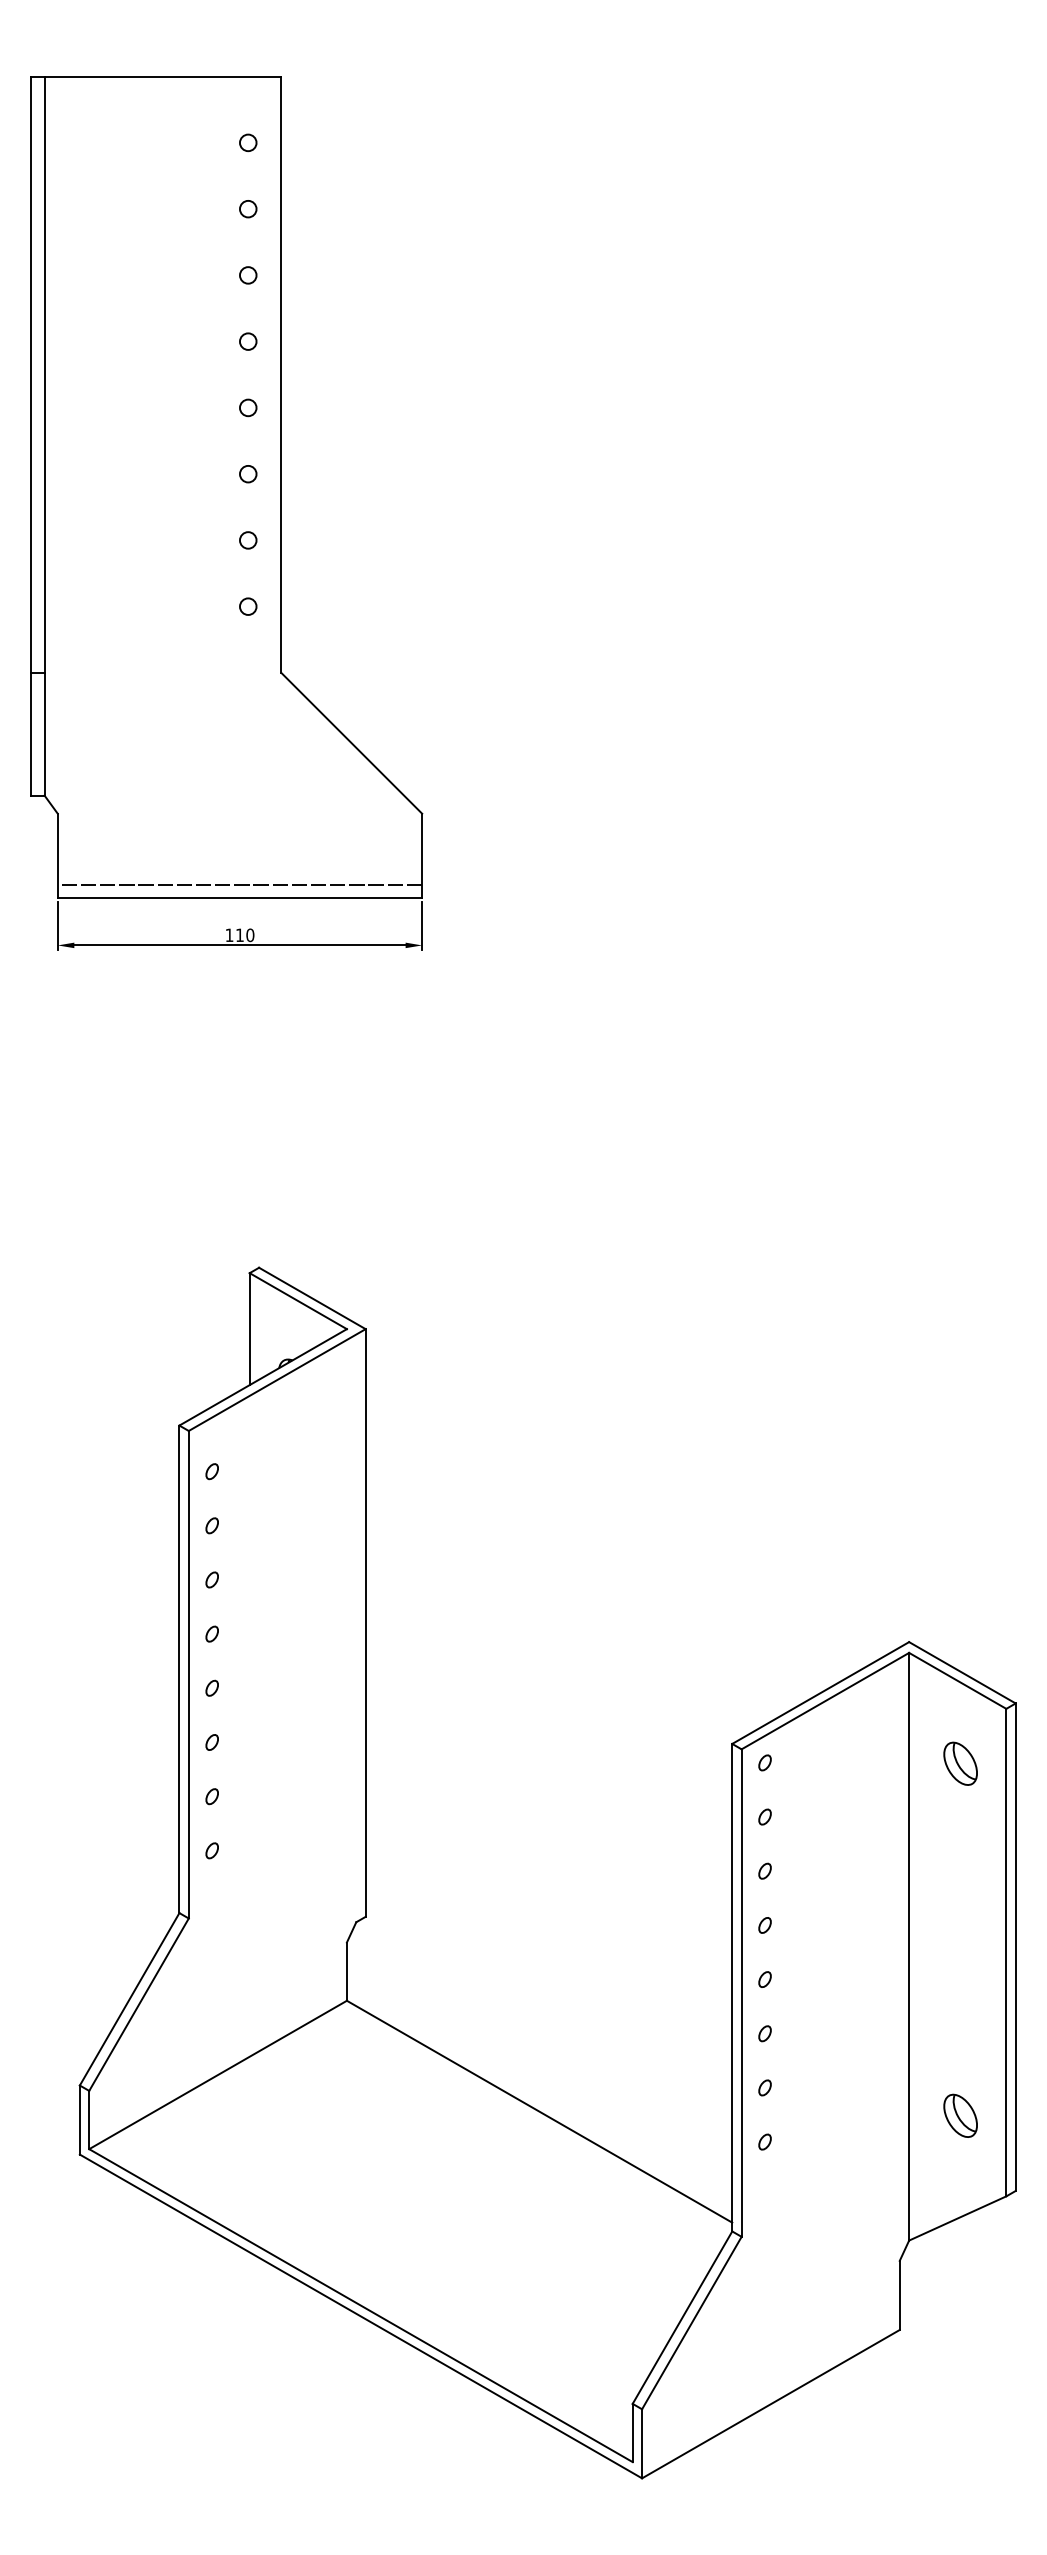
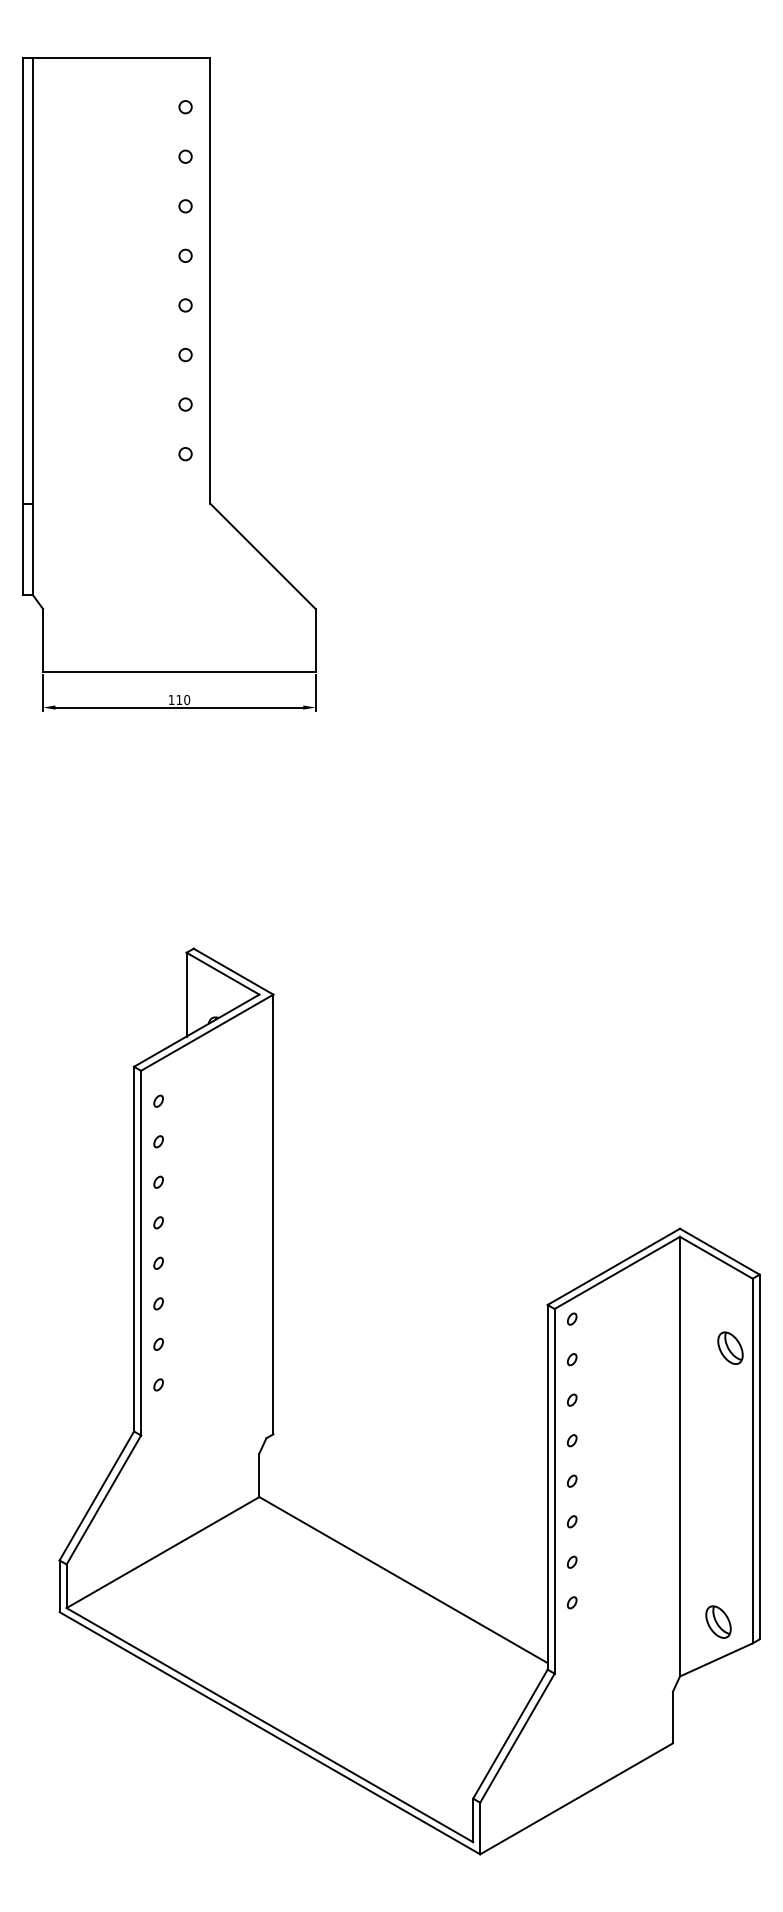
line: (239, 884) -> (179, 661), removed
part: (960, 1763) -> (730, 1348), moved
part: (960, 2115) -> (718, 1621), moved

